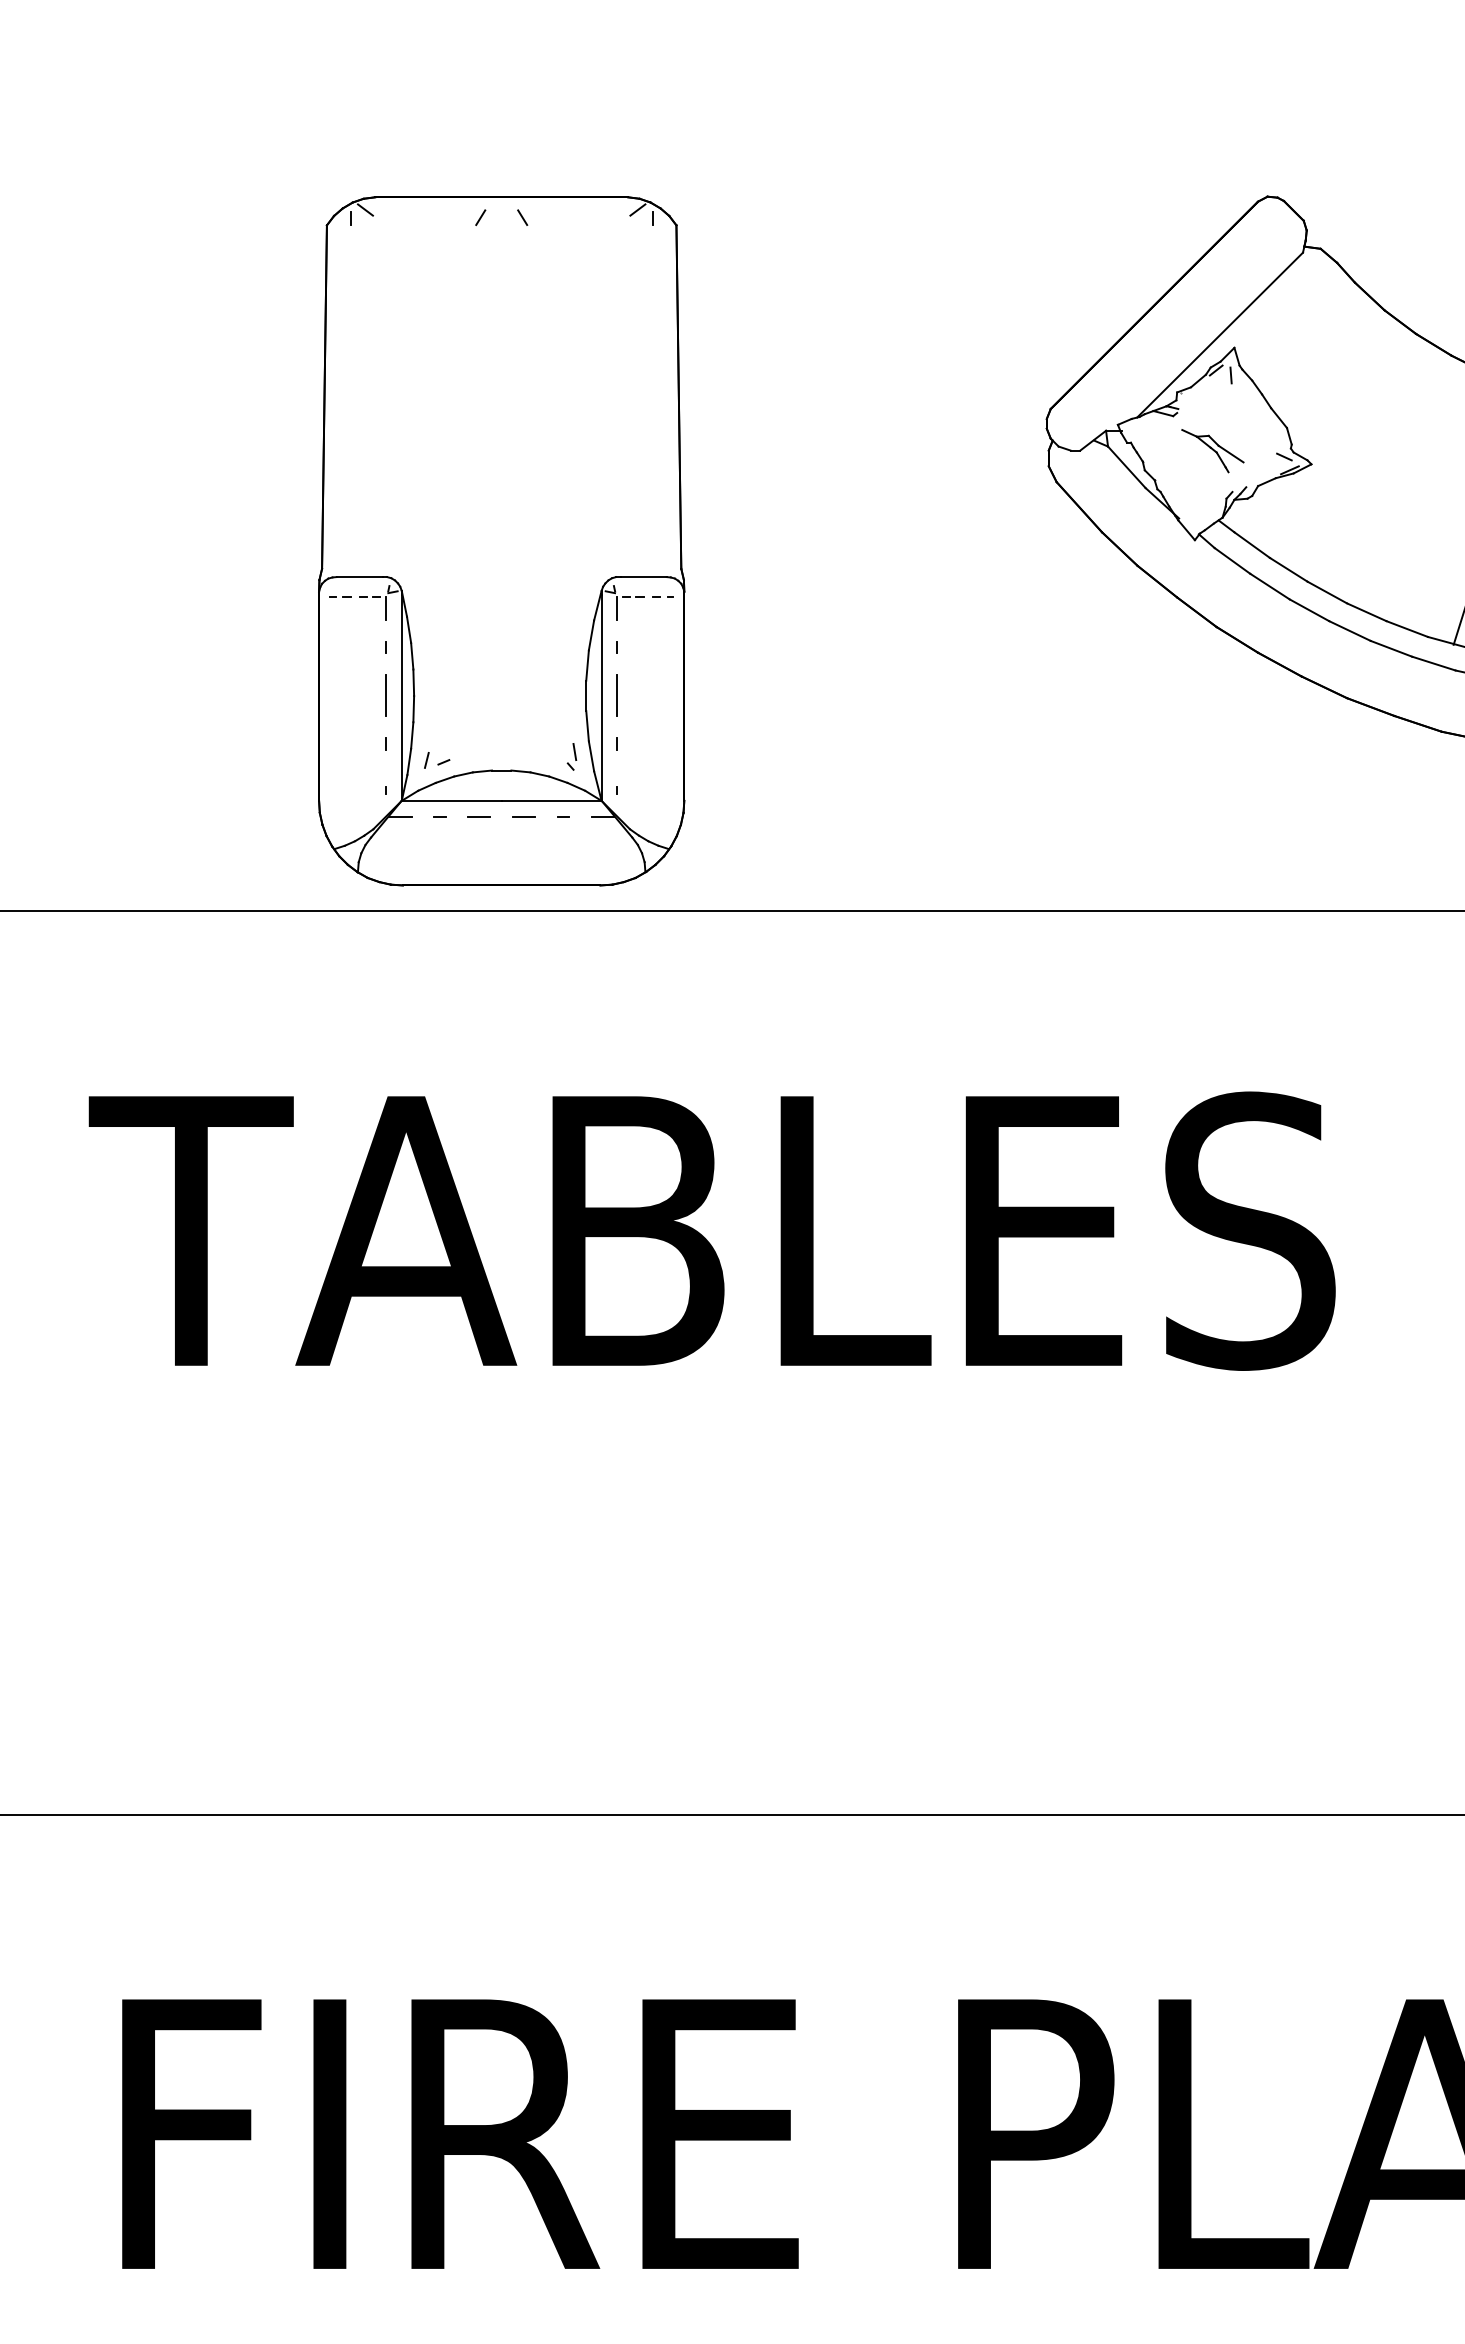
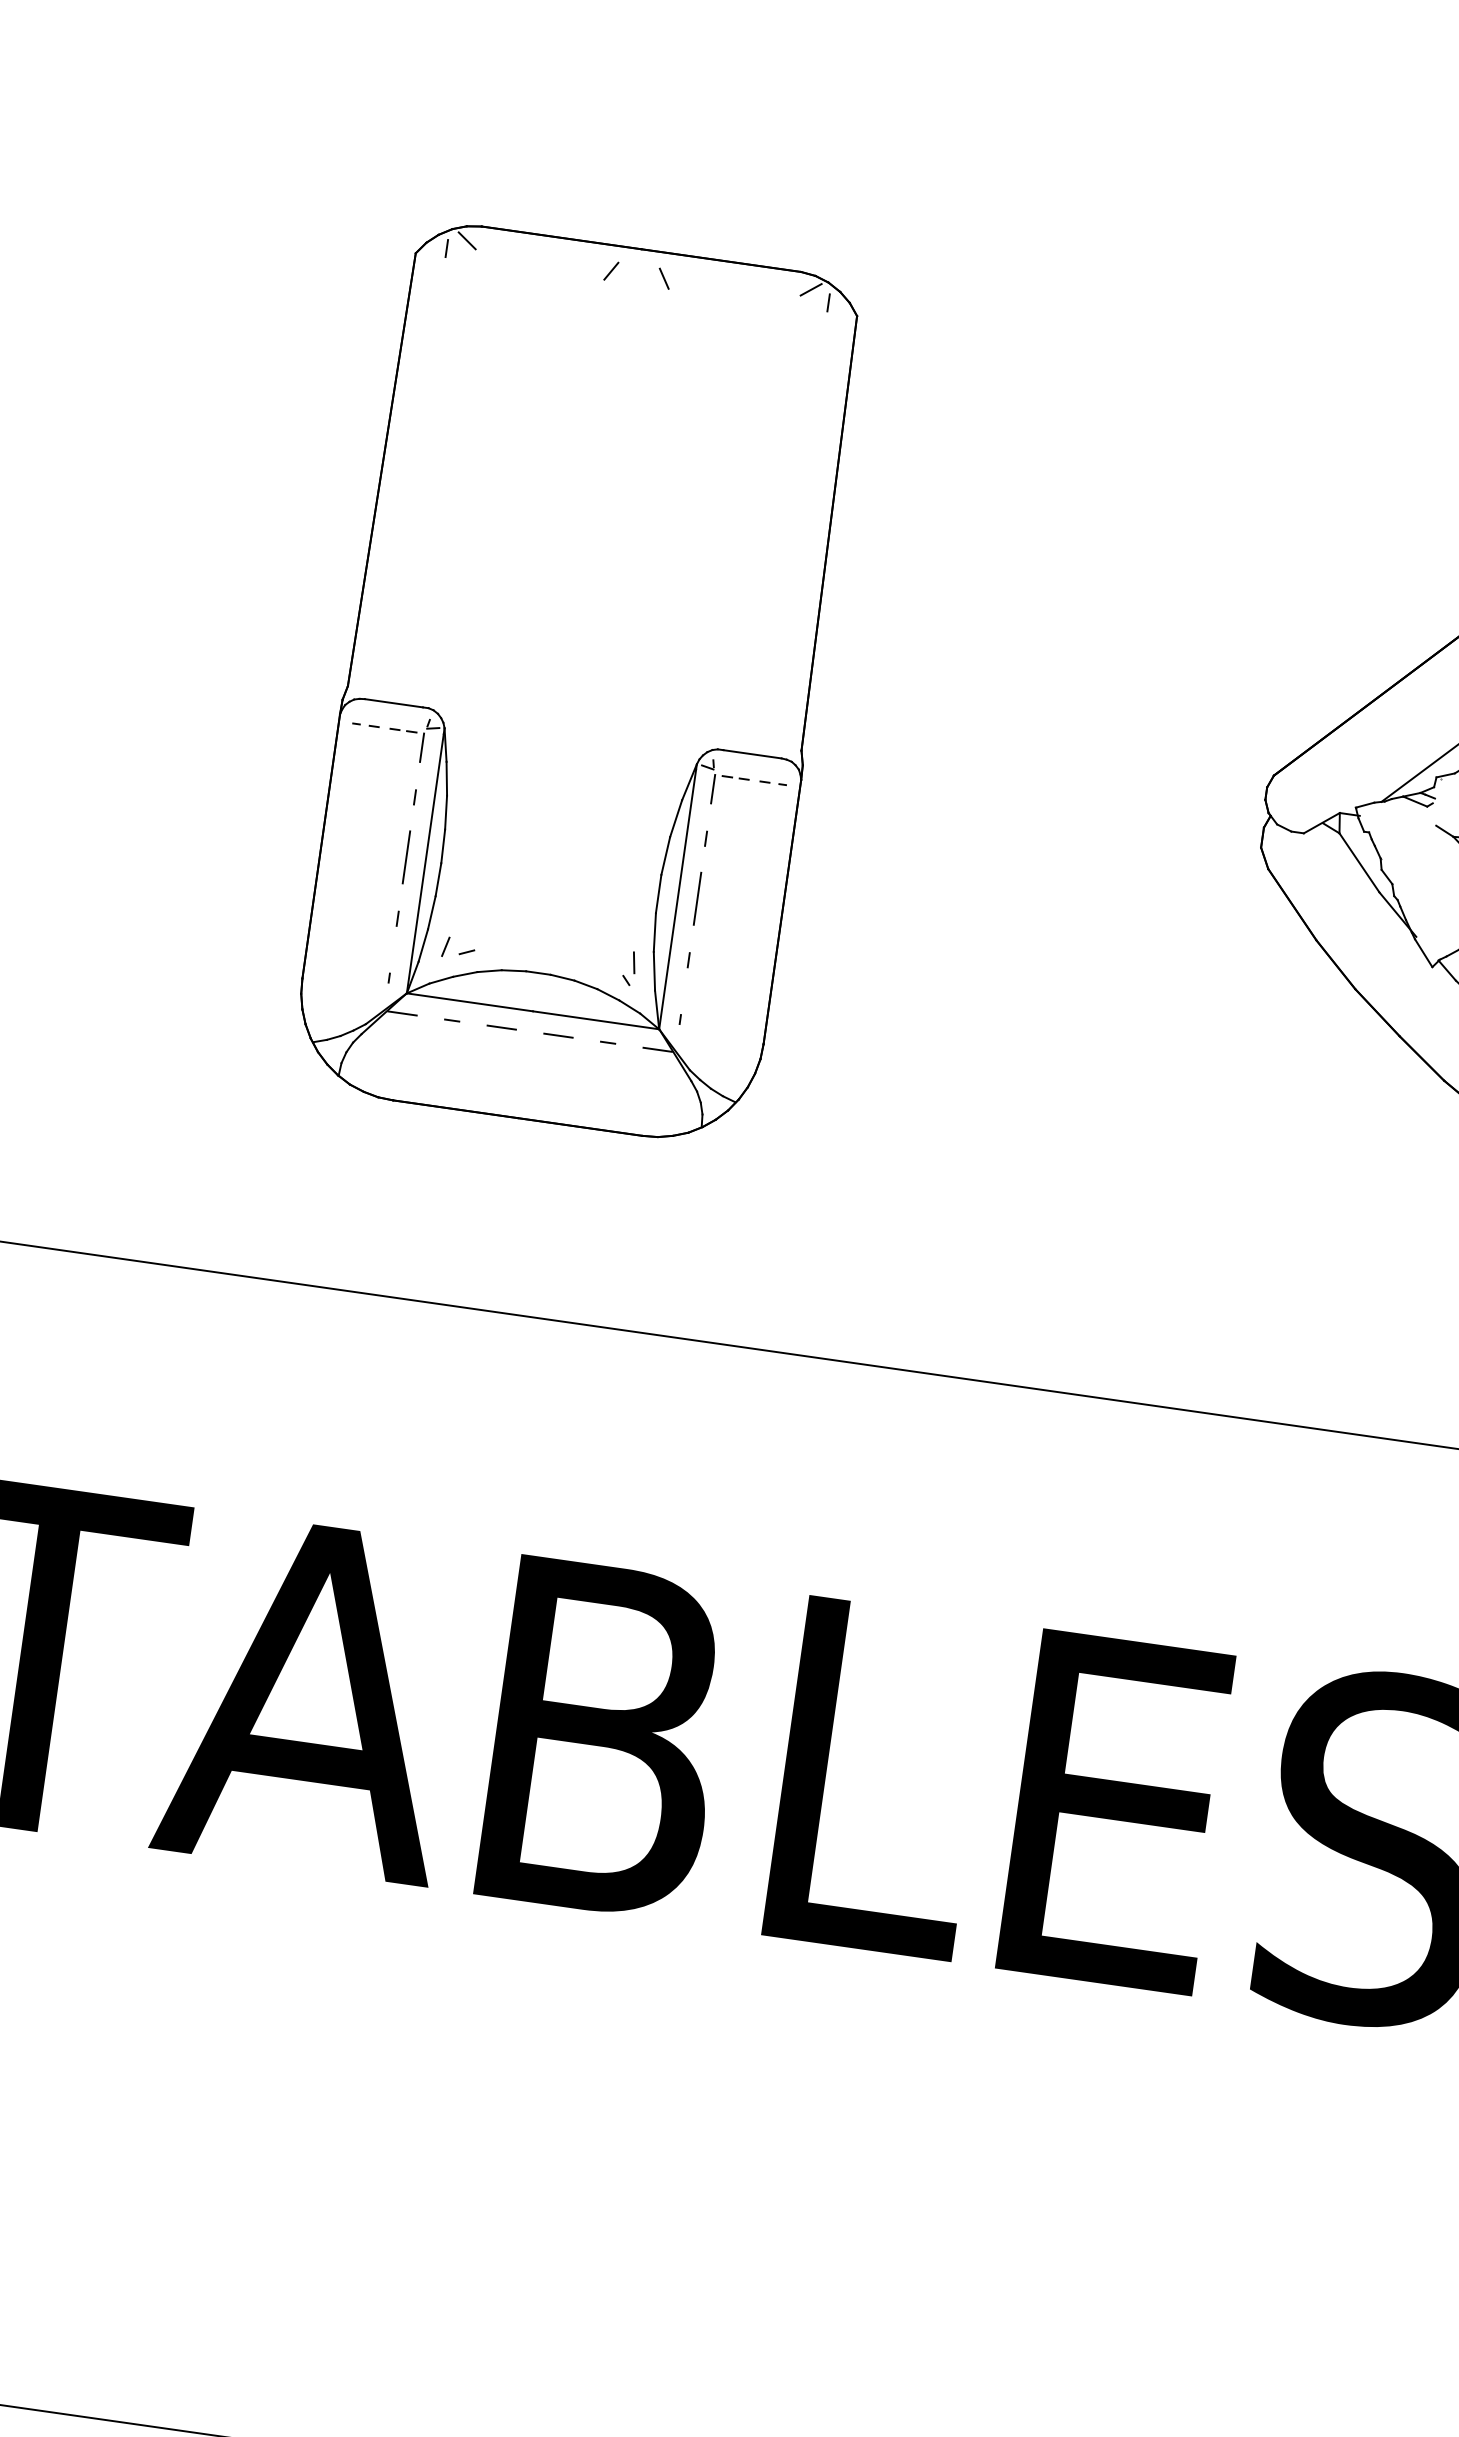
part: (501, 541) -> (579, 683), moved

